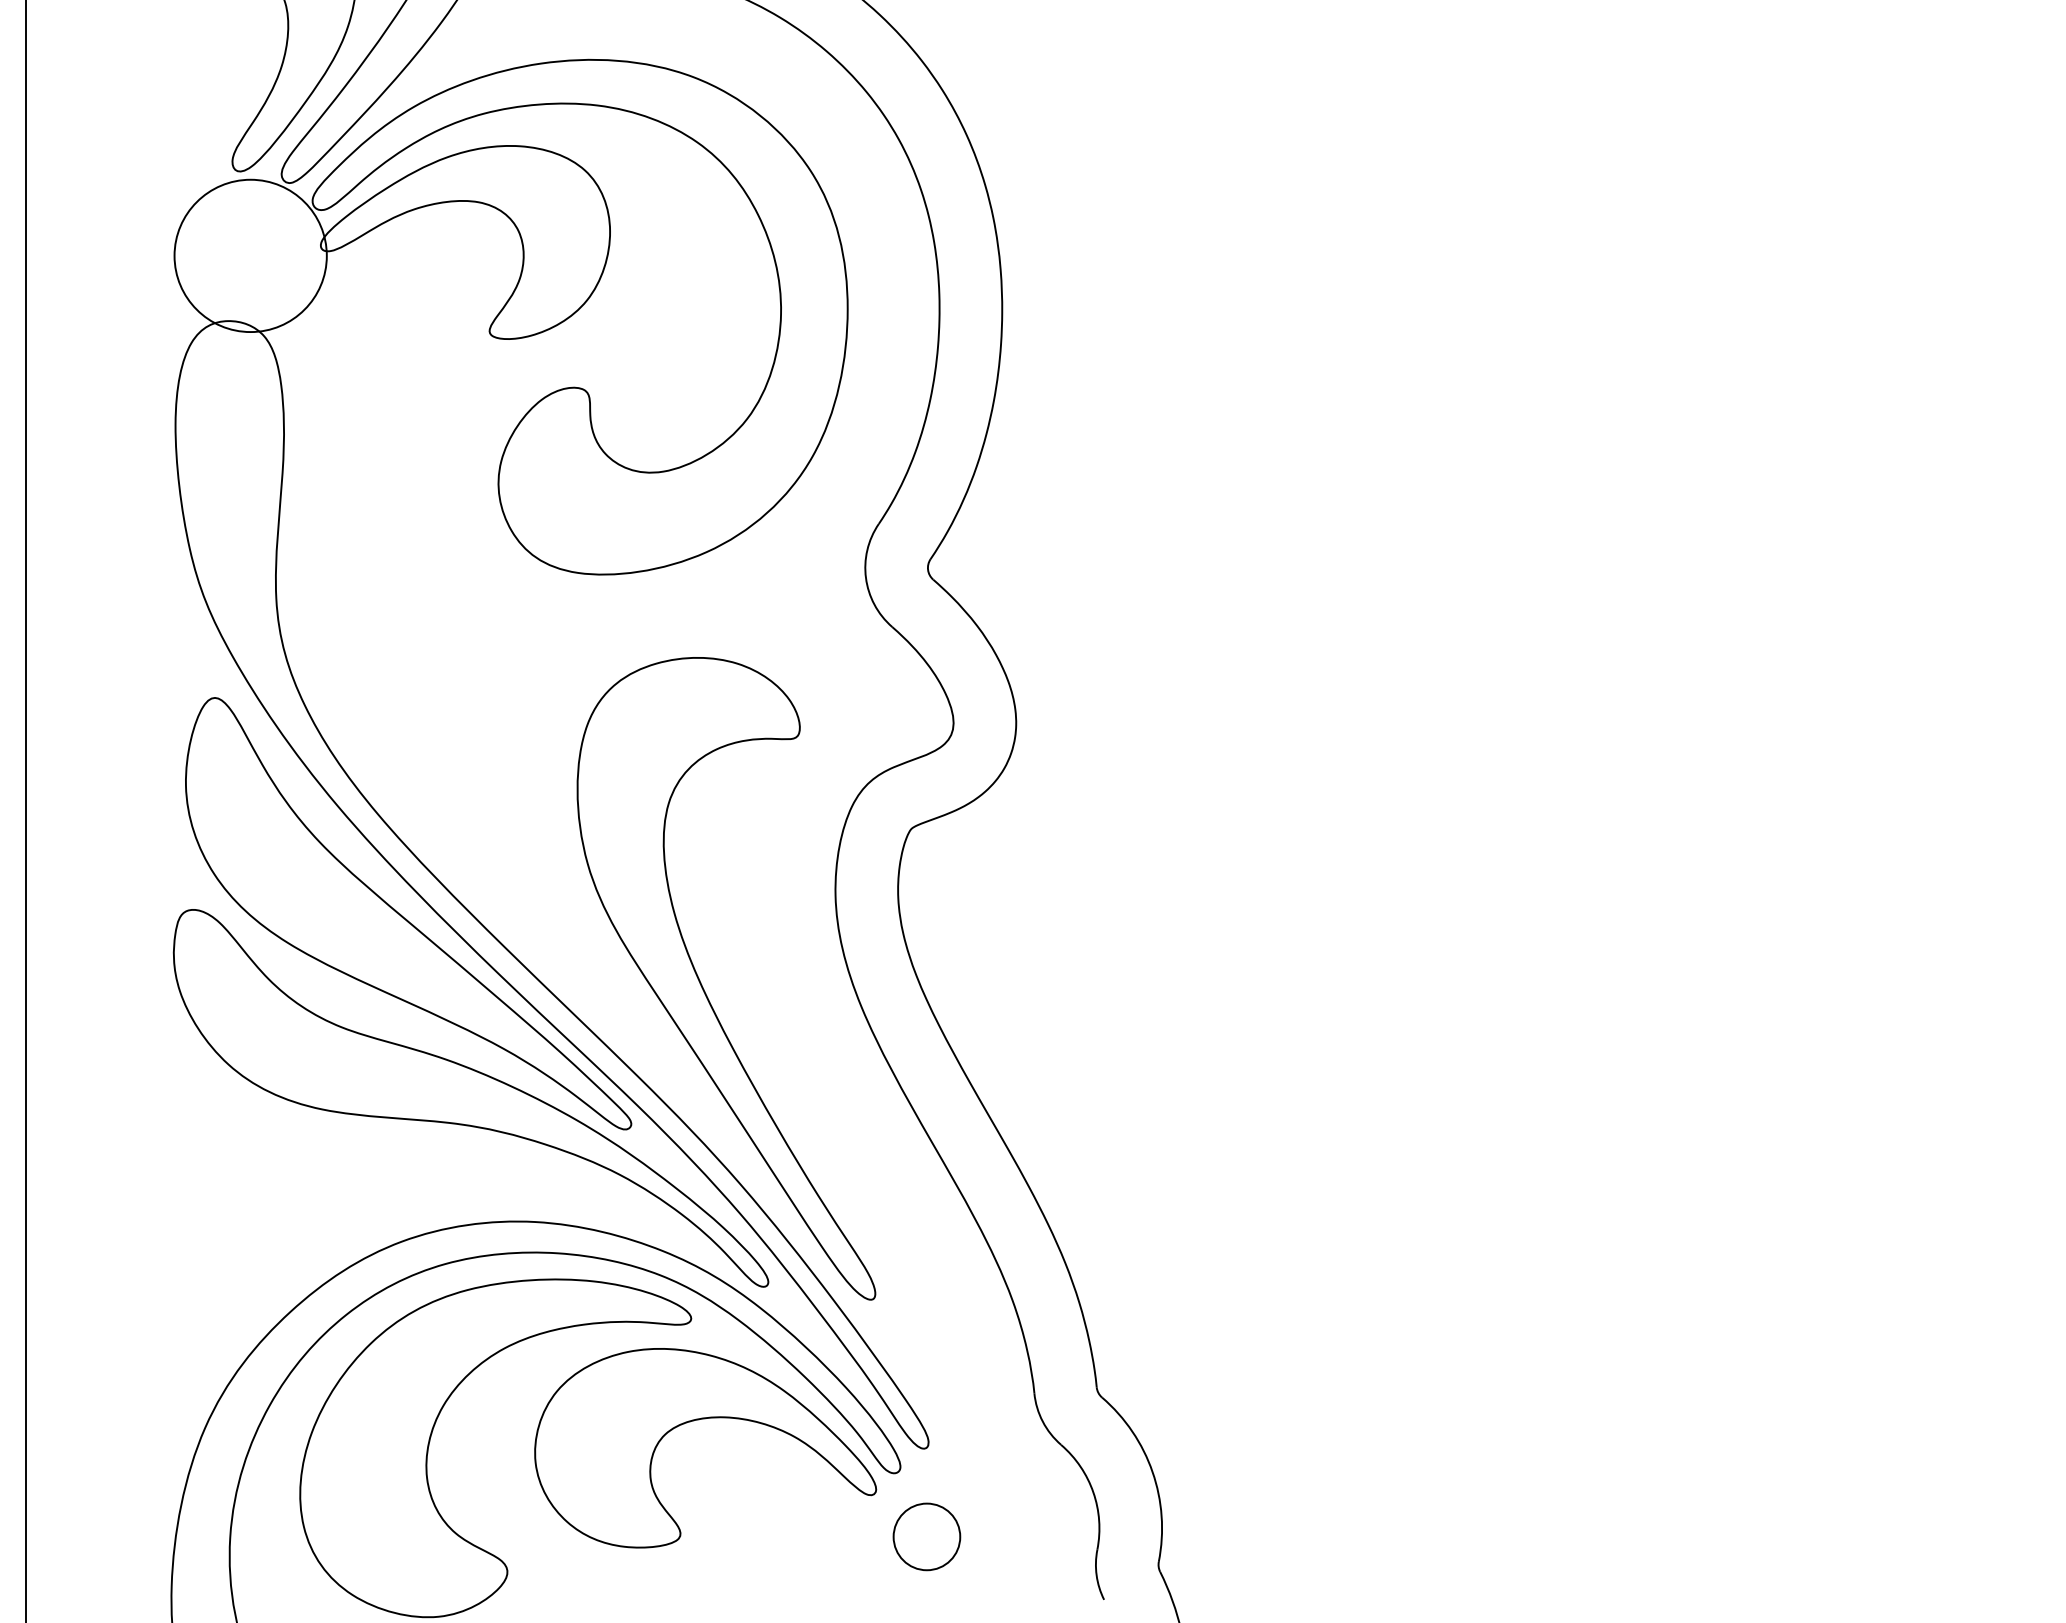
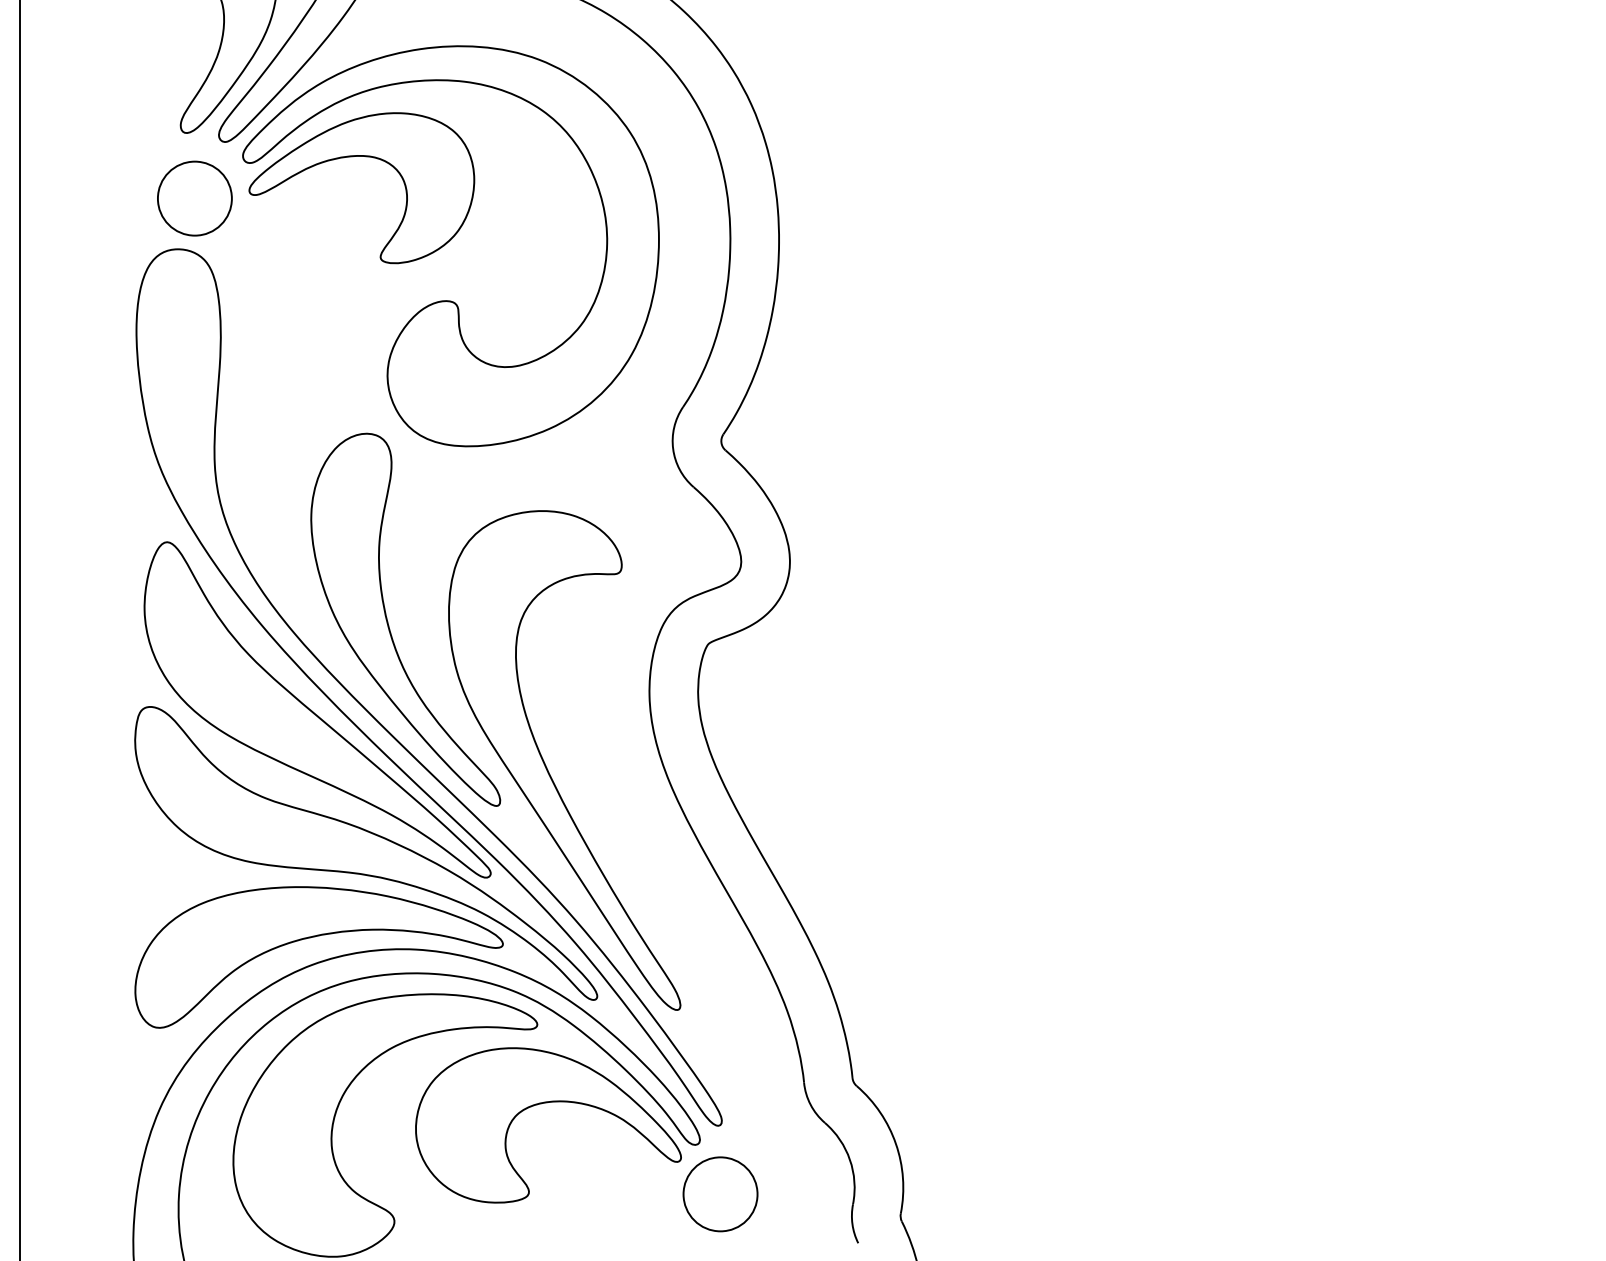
circle: (250, 255) -> (194, 198), size x0.62
part: (500, 804) -> (389, 625), added
part: (403, 1206) -> (313, 937), added
circle: (926, 1536) -> (720, 1194), size x1.43

